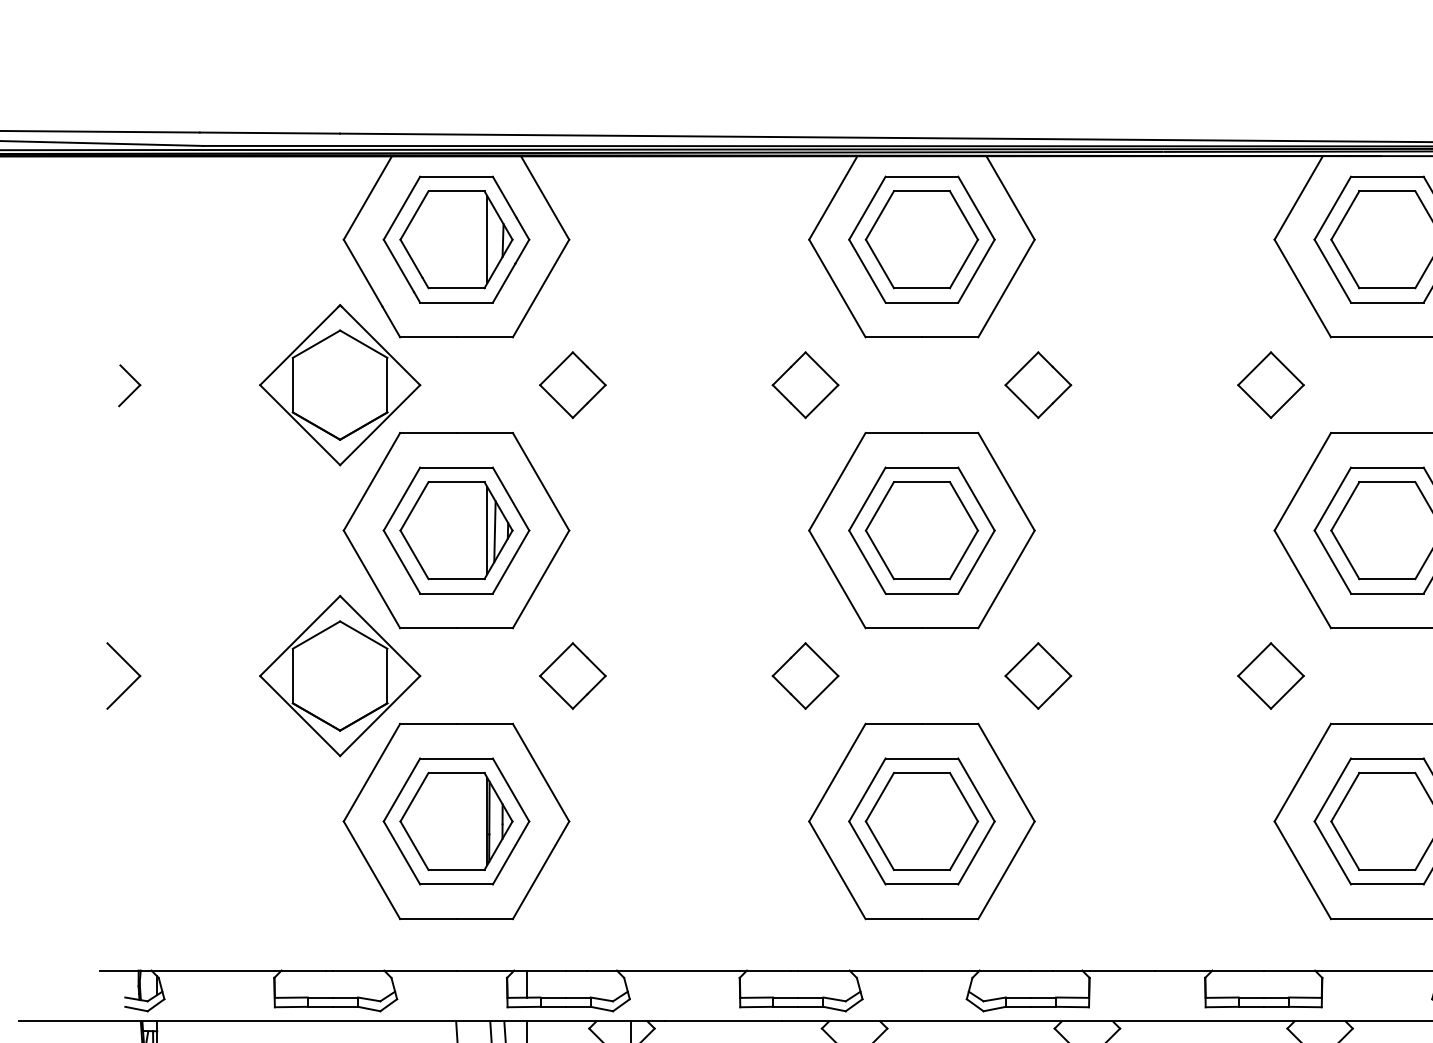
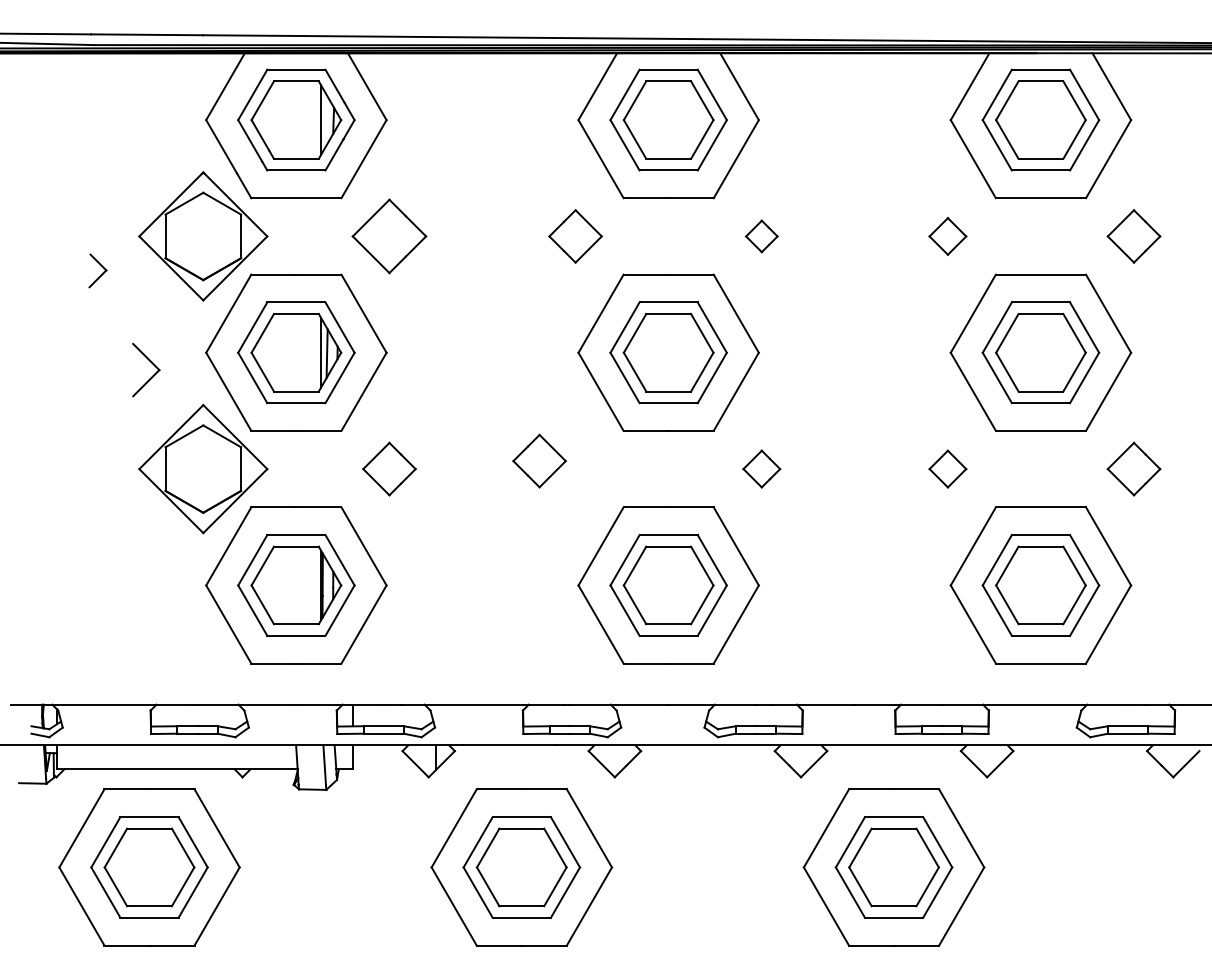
part: (129, 385) -> (97, 270), moved
part: (572, 385) -> (389, 236), size x1.4
part: (1037, 385) -> (761, 236), size x0.6
part: (1270, 385) -> (947, 236), size x0.7
part: (130, 667) -> (151, 363), moved
part: (805, 675) -> (539, 460), moved
part: (1037, 675) -> (761, 468), size x0.7
part: (1270, 675) -> (947, 468), size x0.7

